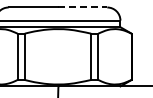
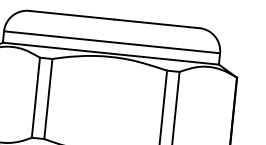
line: (82, 7) -> (156, 23), dashed -> solid

